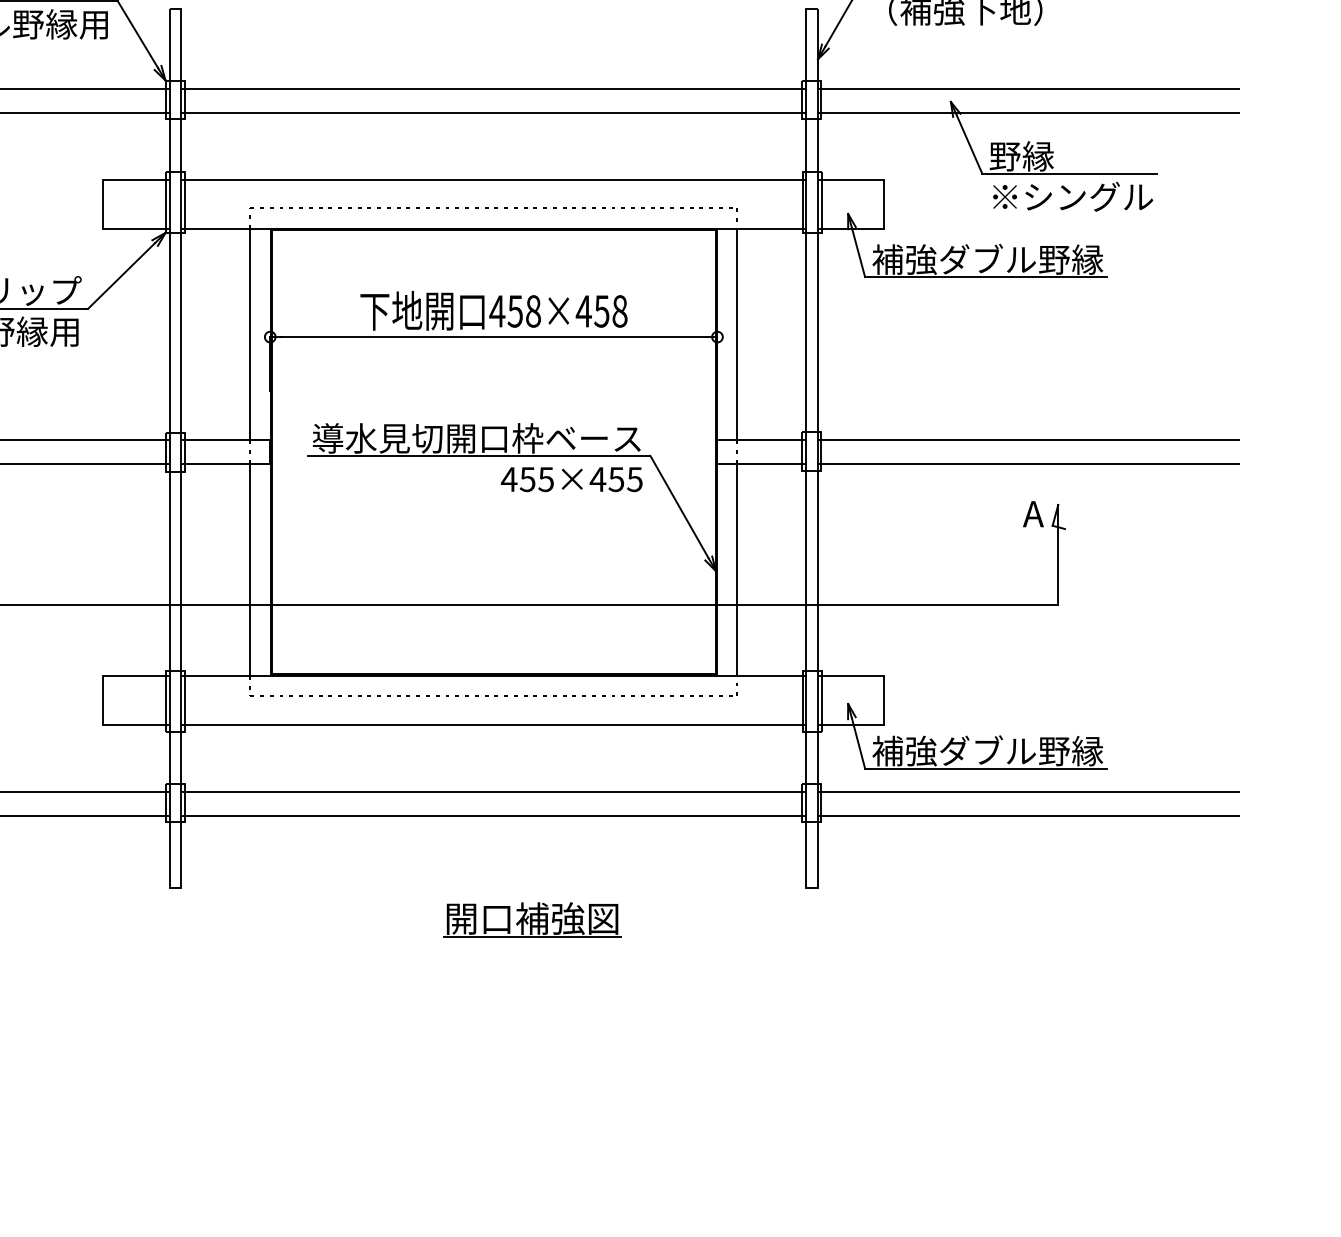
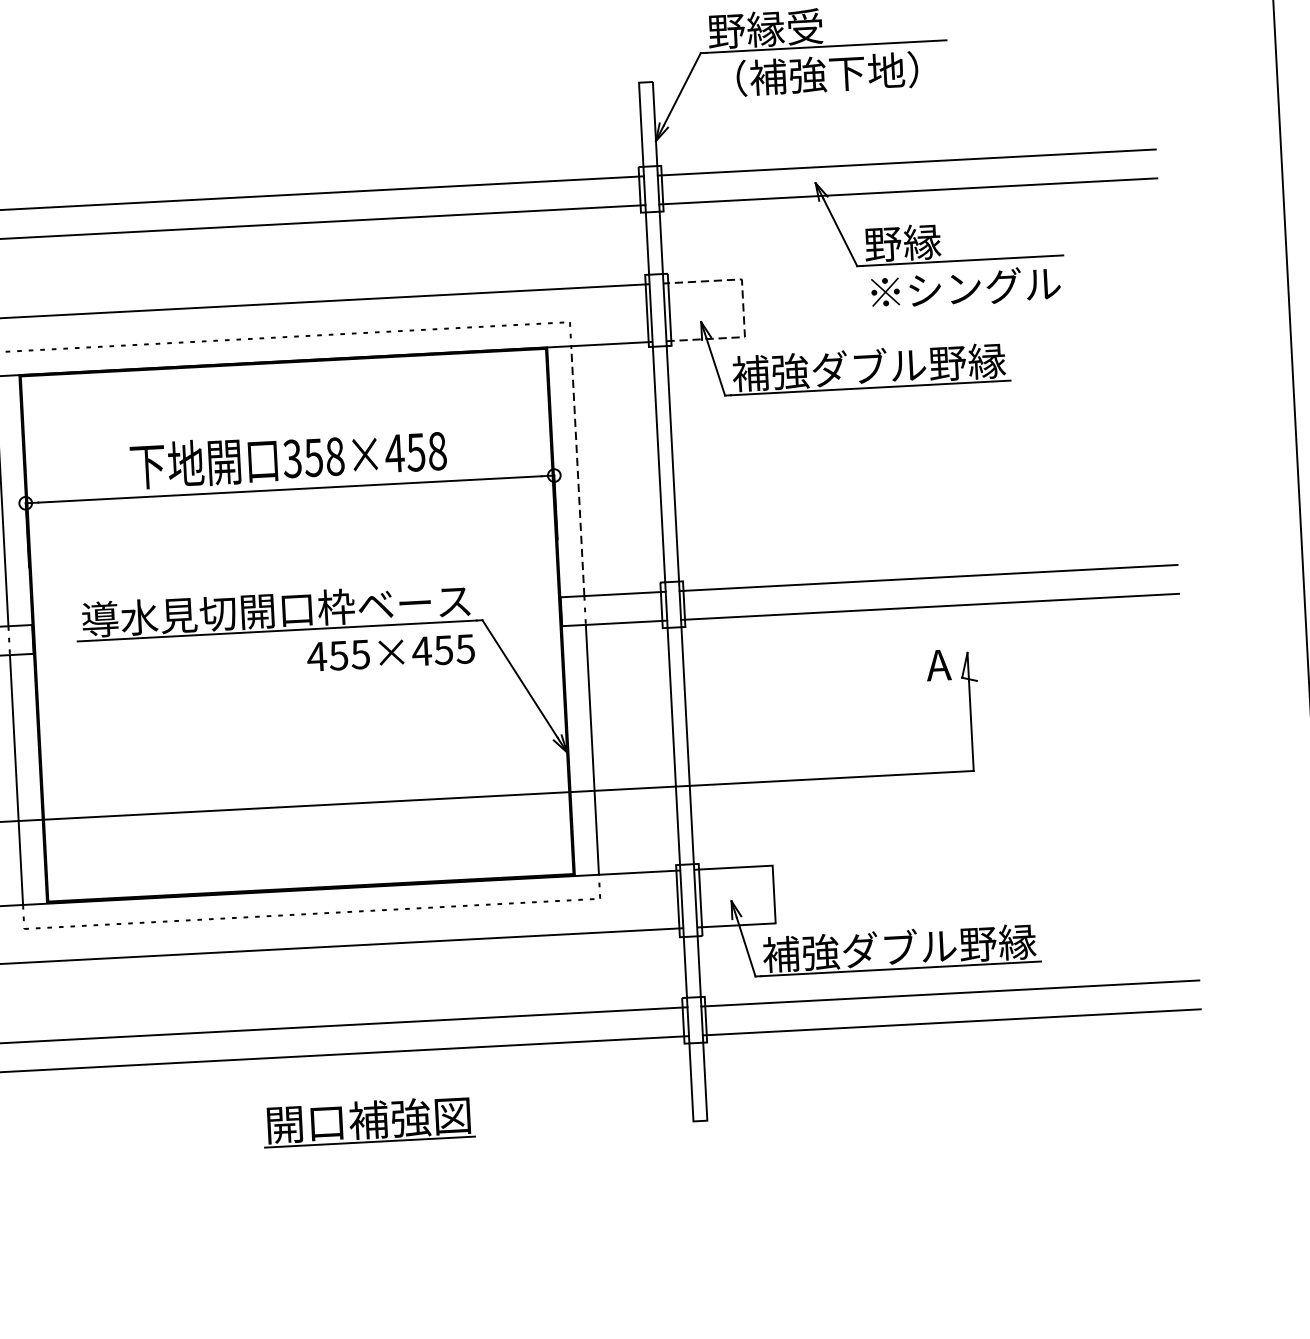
line: (884, 203) -> (743, 307), solid -> dashed
text: (497, 311) -> (292, 458), 458×458 -> 358×458
line: (737, 334) -> (577, 471), solid -> dashed
part: (532, 919) -> (368, 1121), moved

